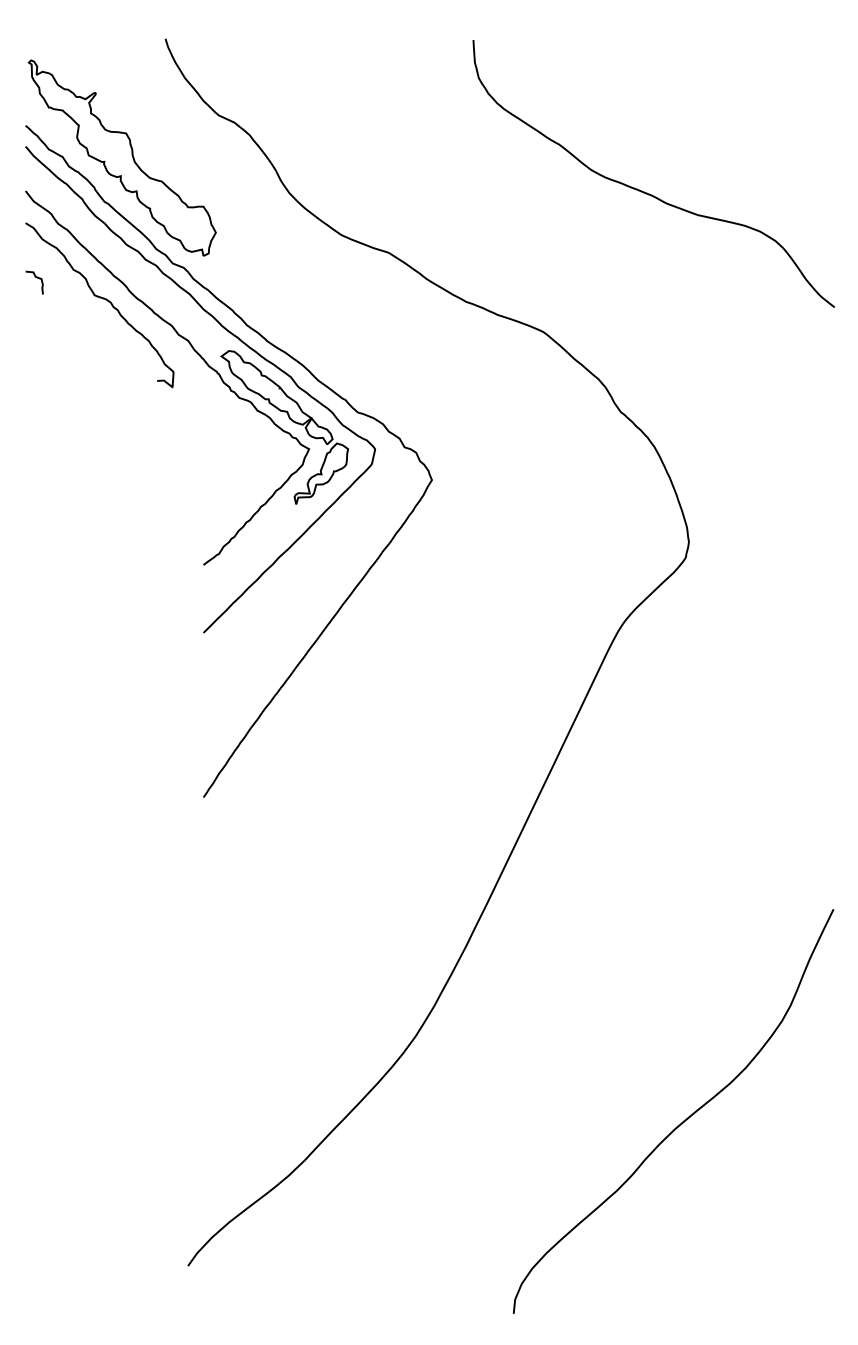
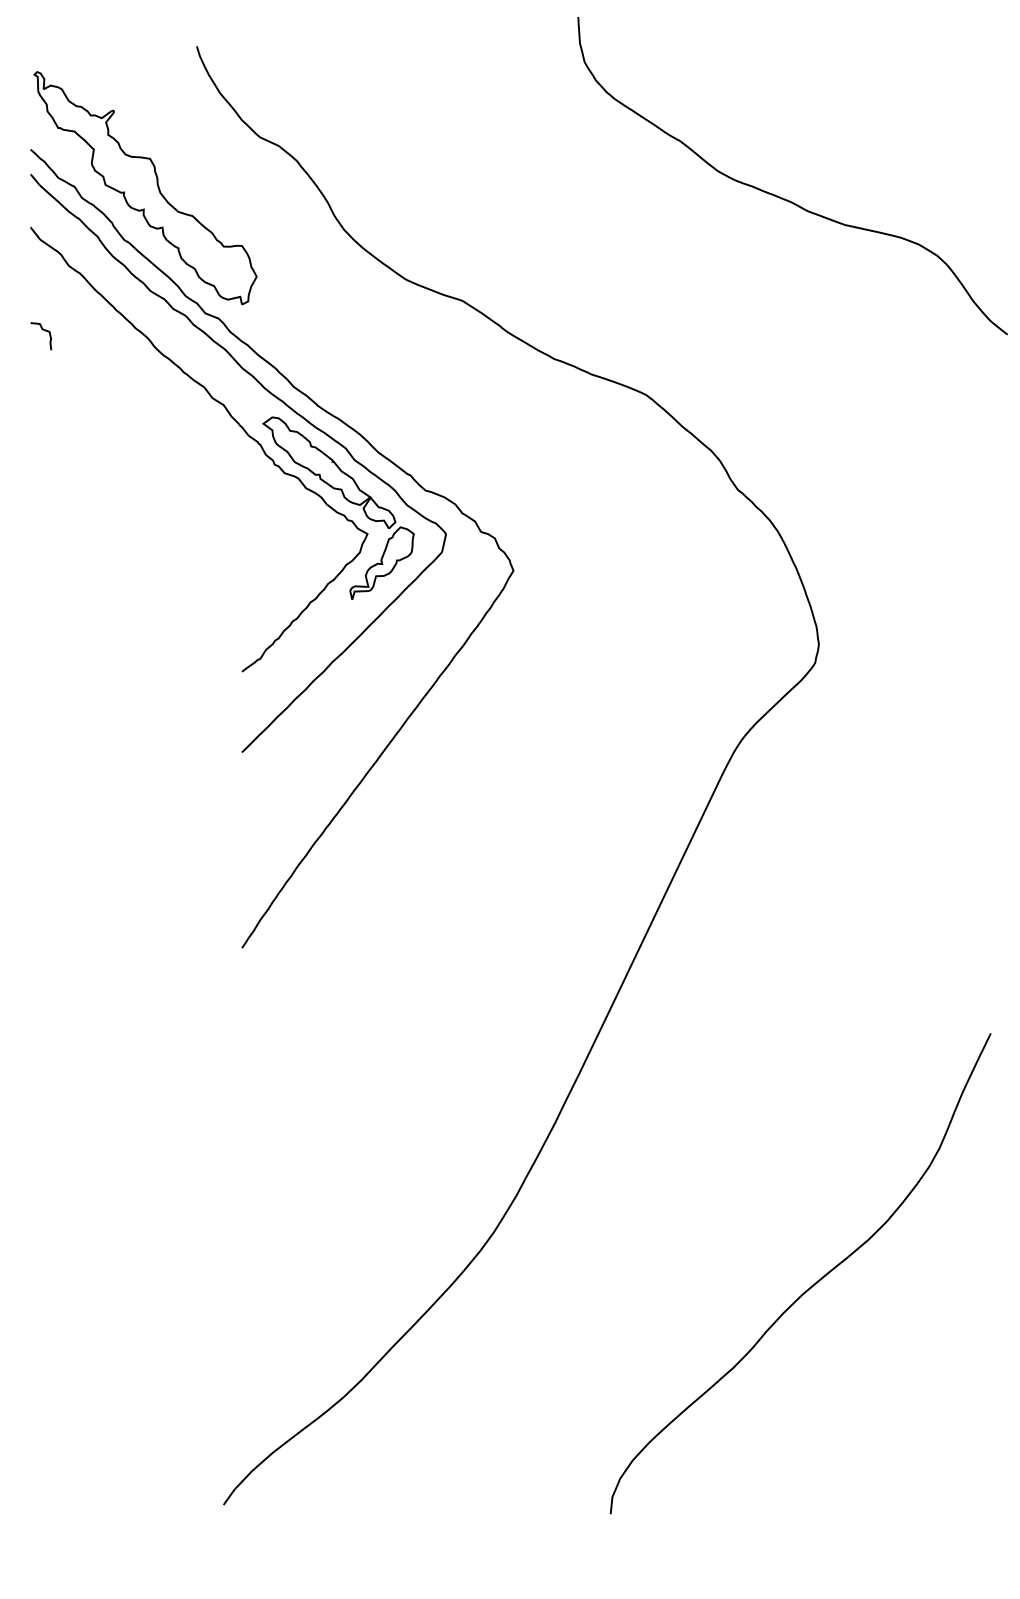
curve: (647, 192) -> (785, 198), moved
curve: (102, 299) -> (121, 356), removed
curve: (683, 1120) -> (812, 1284), moved

